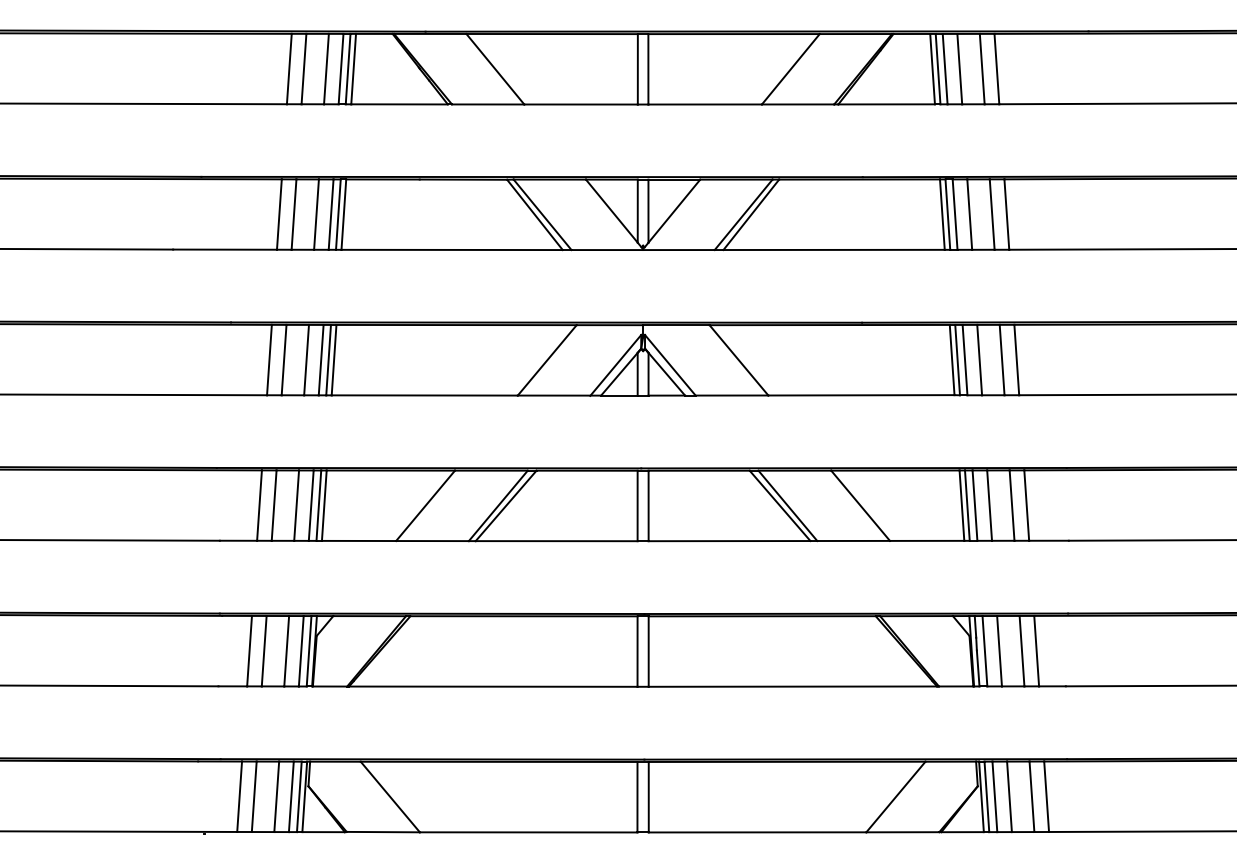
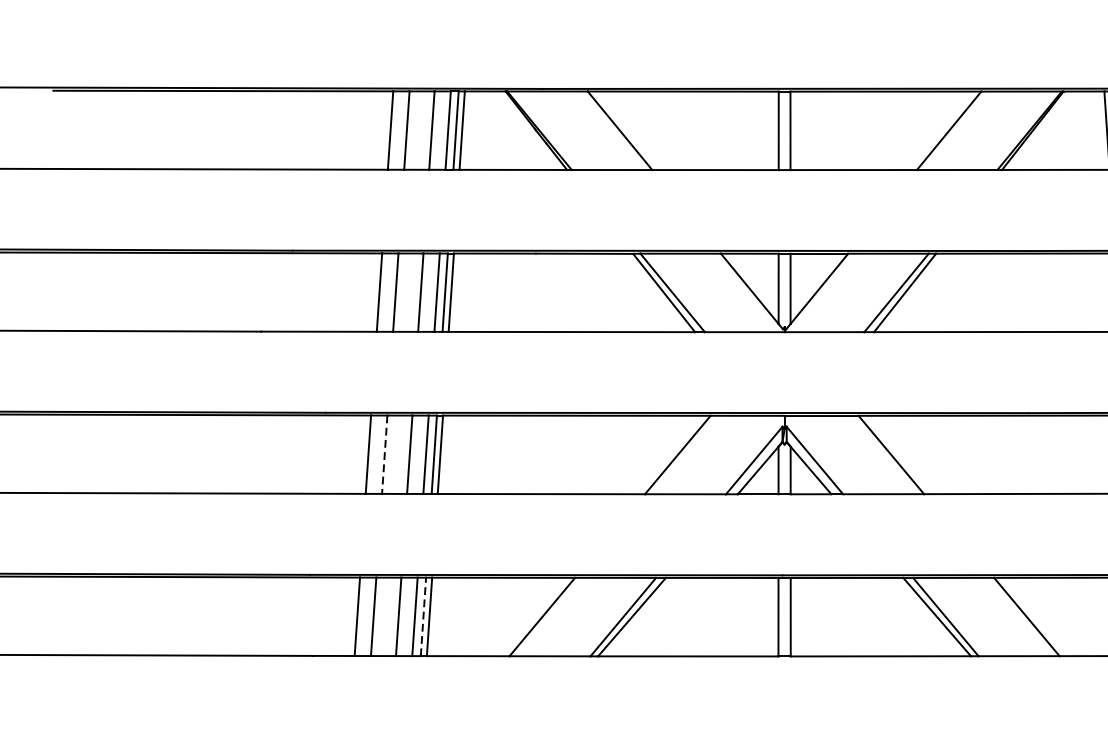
line: (284, 360) -> (385, 455), solid -> dashed
line: (318, 505) -> (423, 616), solid -> dashed

